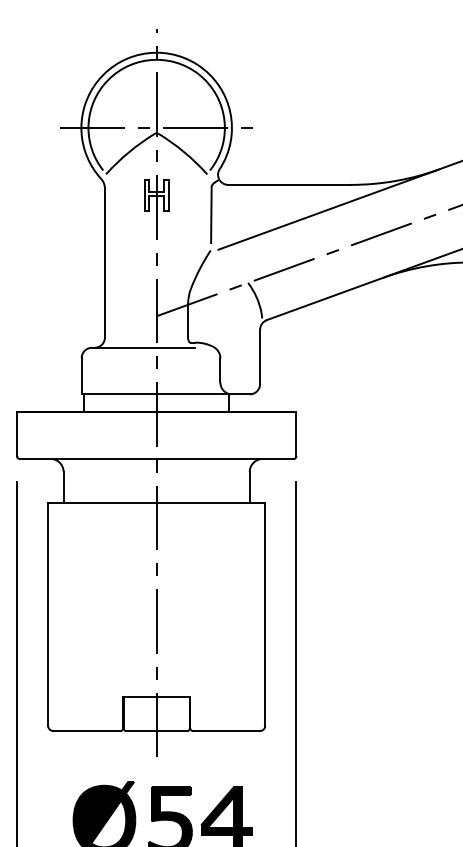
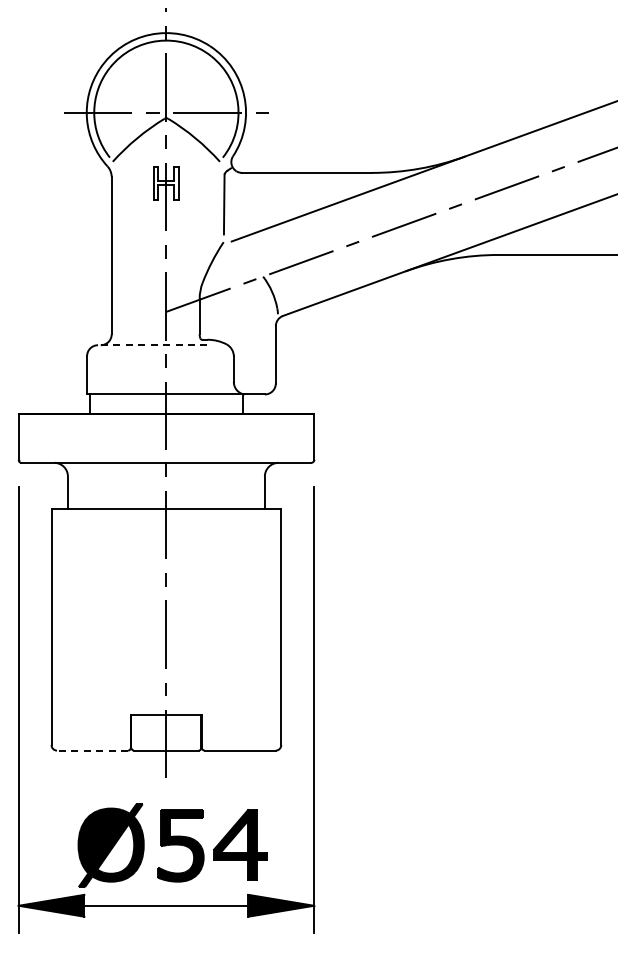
line: (143, 348) -> (152, 345), solid -> dashed
line: (86, 730) -> (92, 750), solid -> dashed

